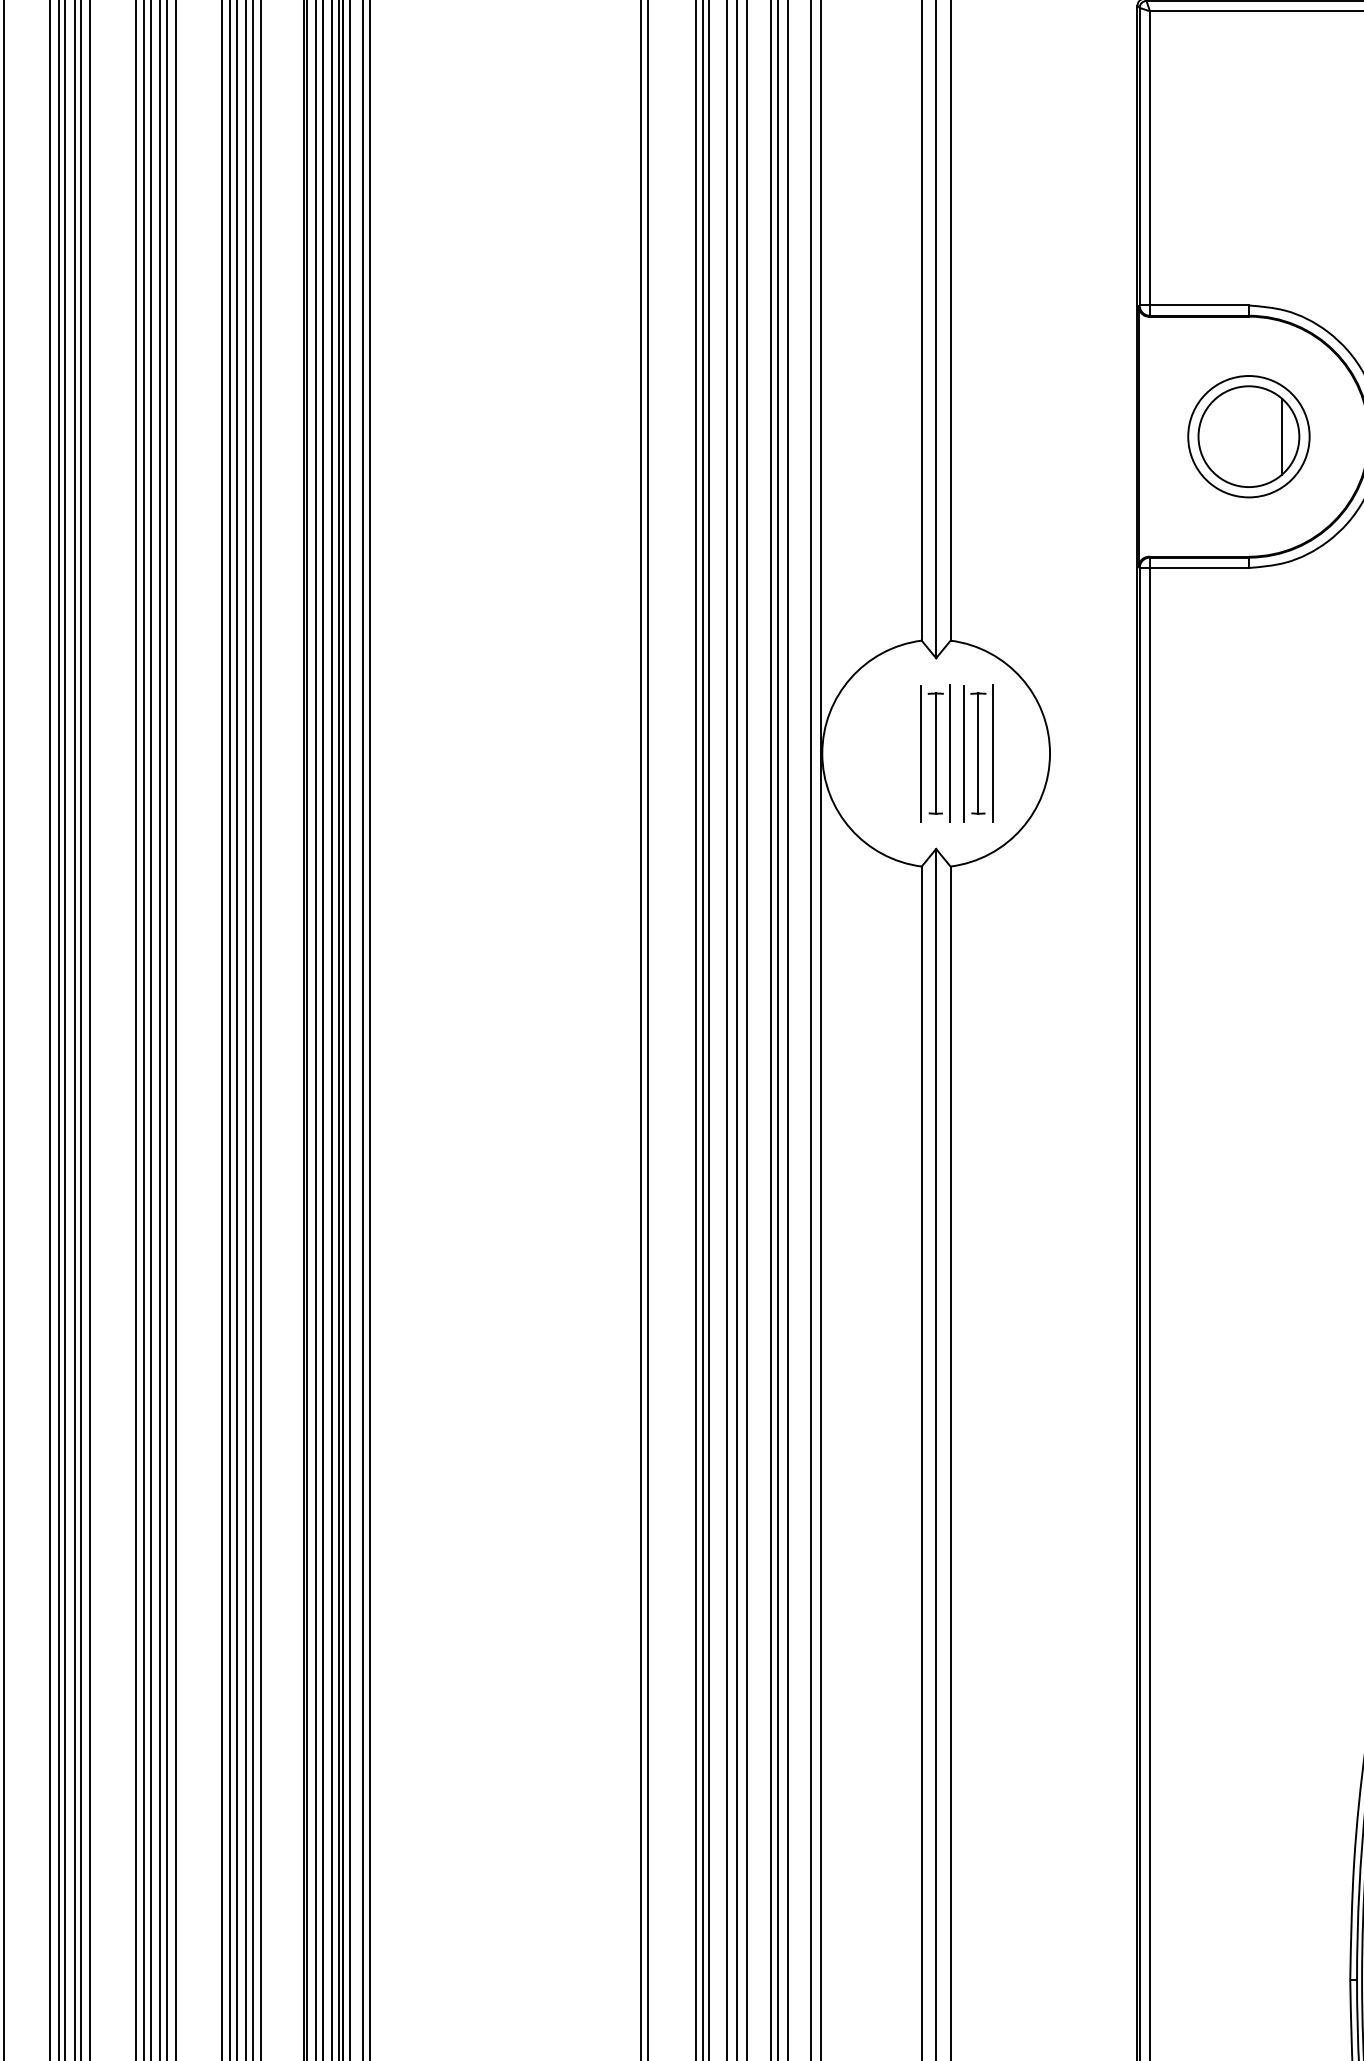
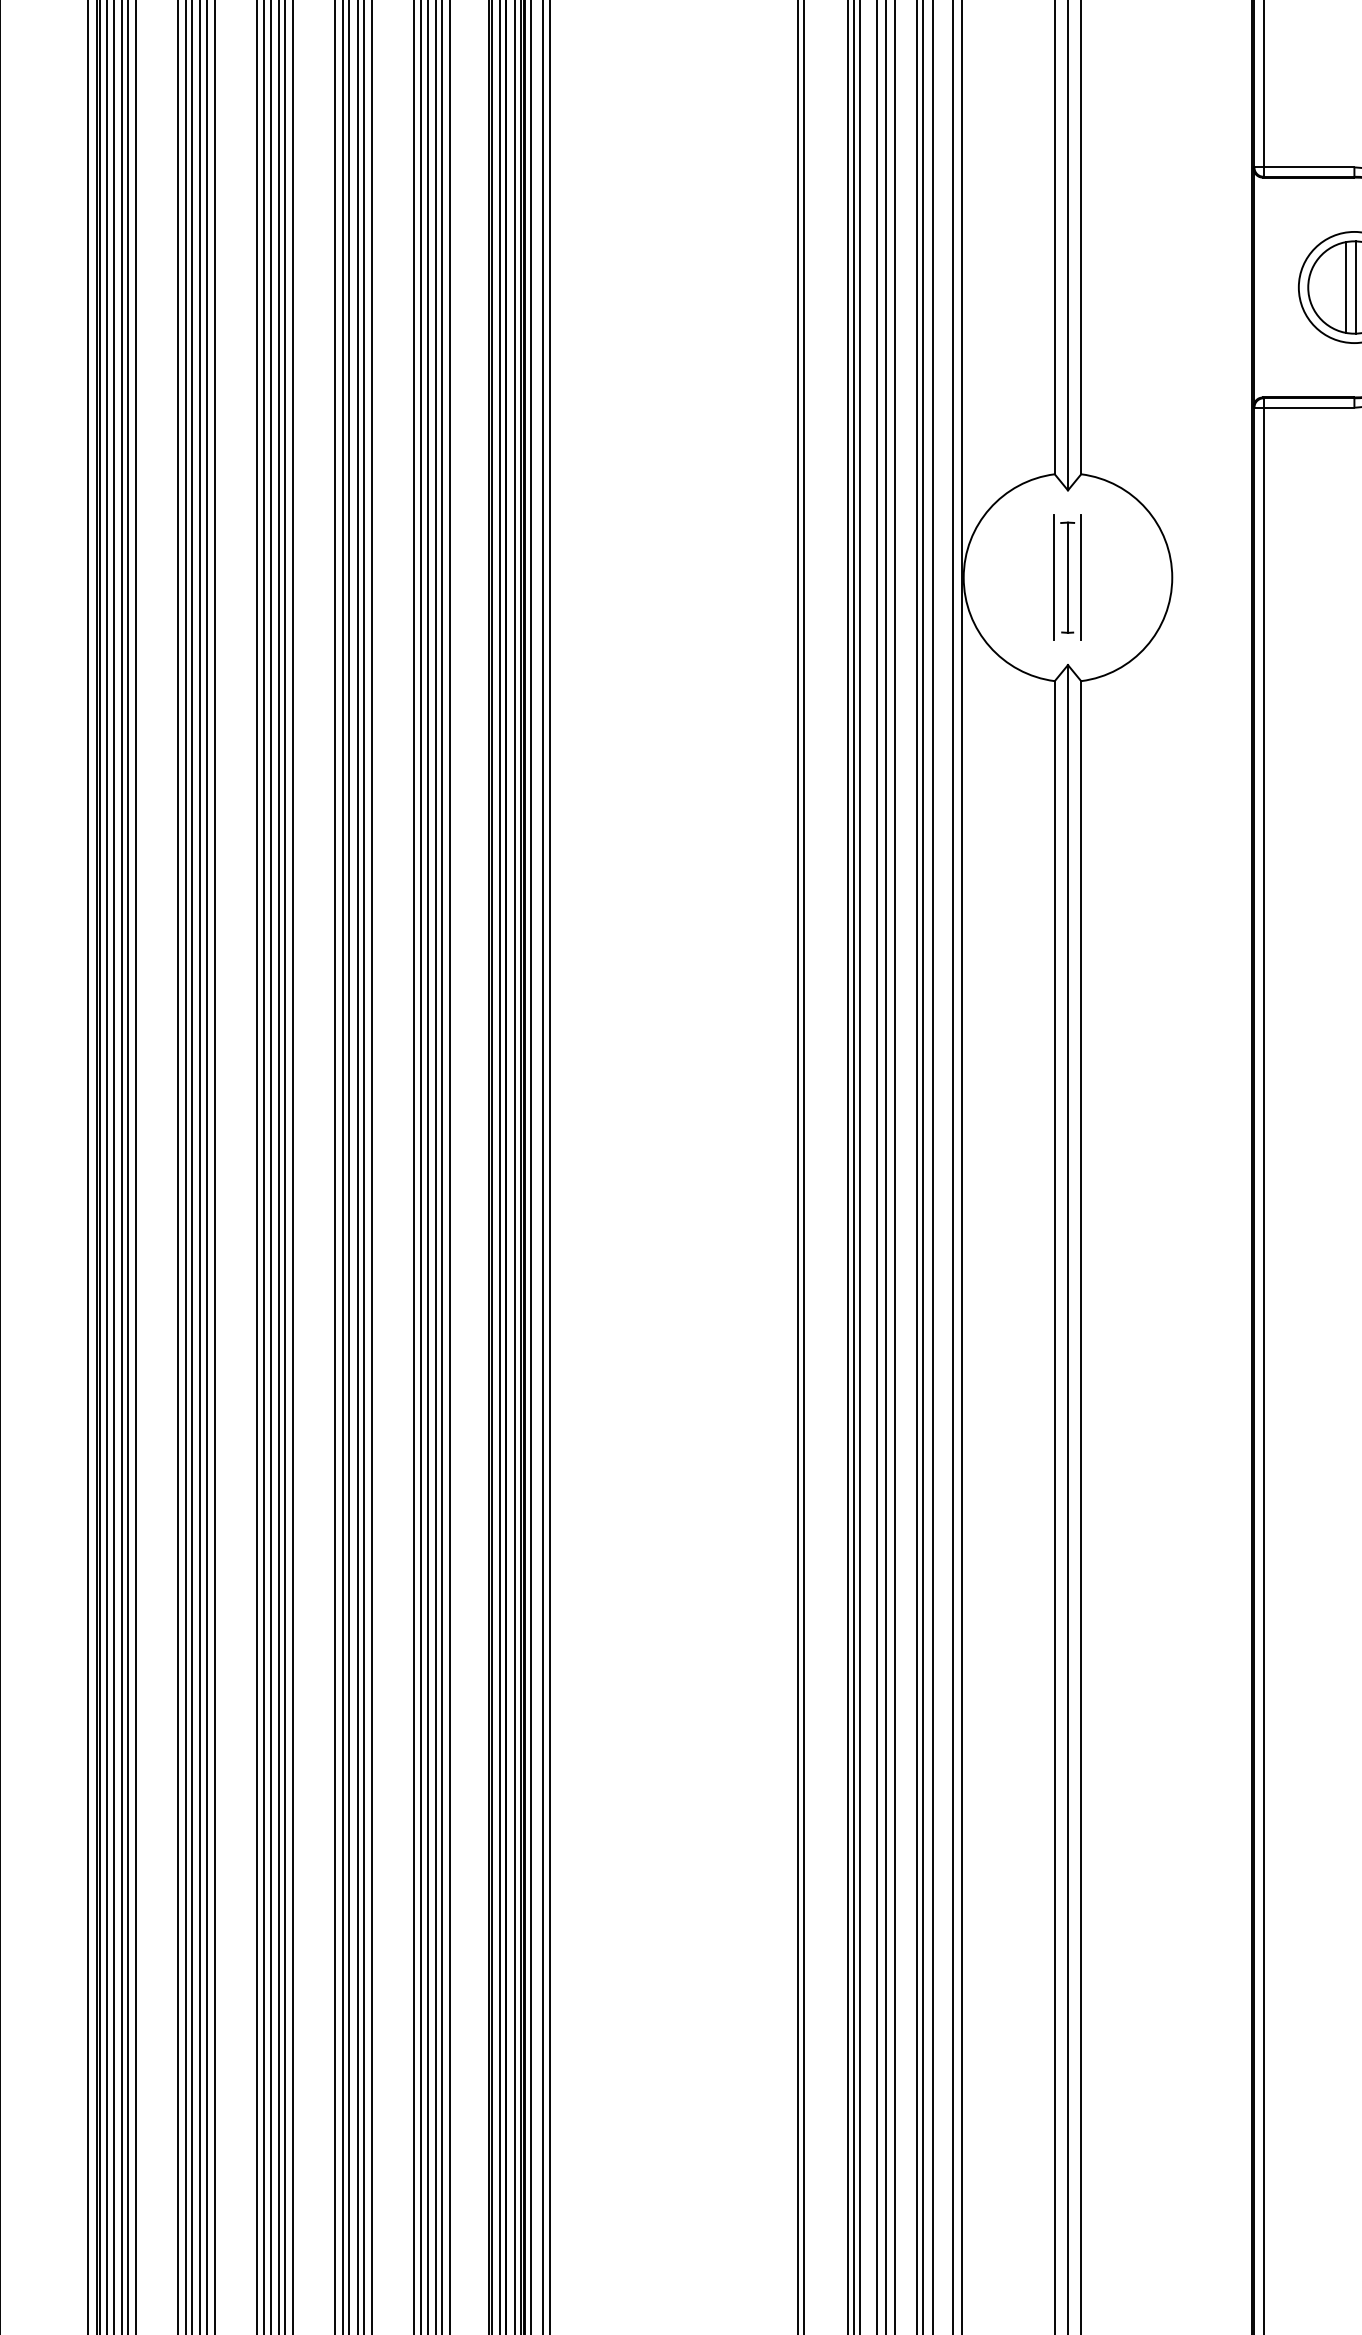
line: (1239, 436) -> (1345, 287), added
line: (1250, 436) -> (1355, 287), added
part: (978, 753) -> (1106, 577), removed

